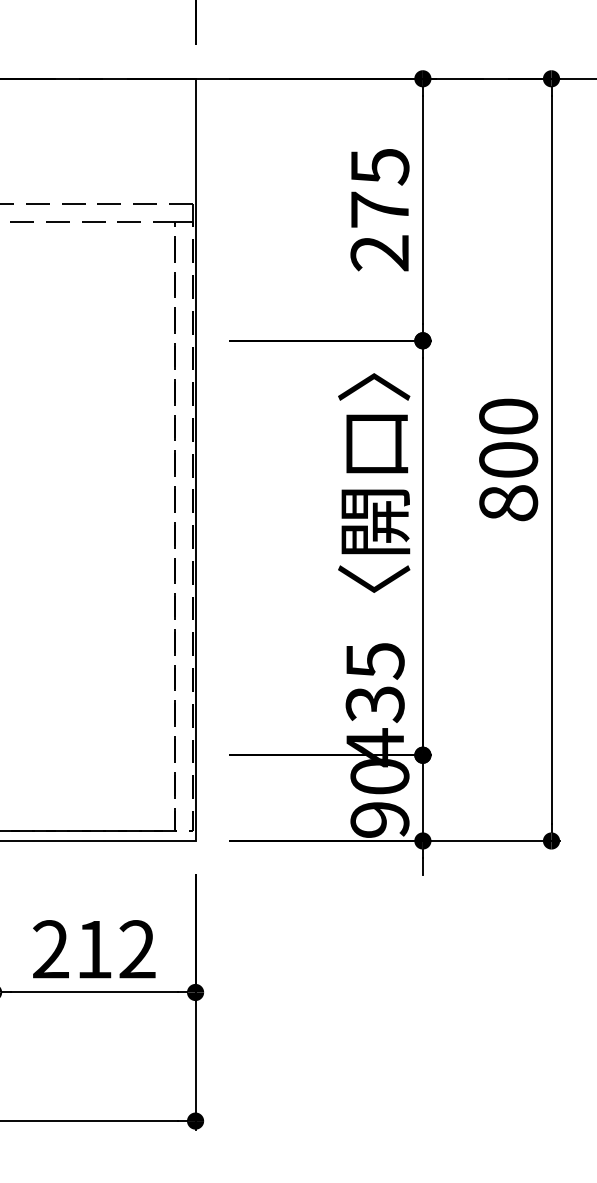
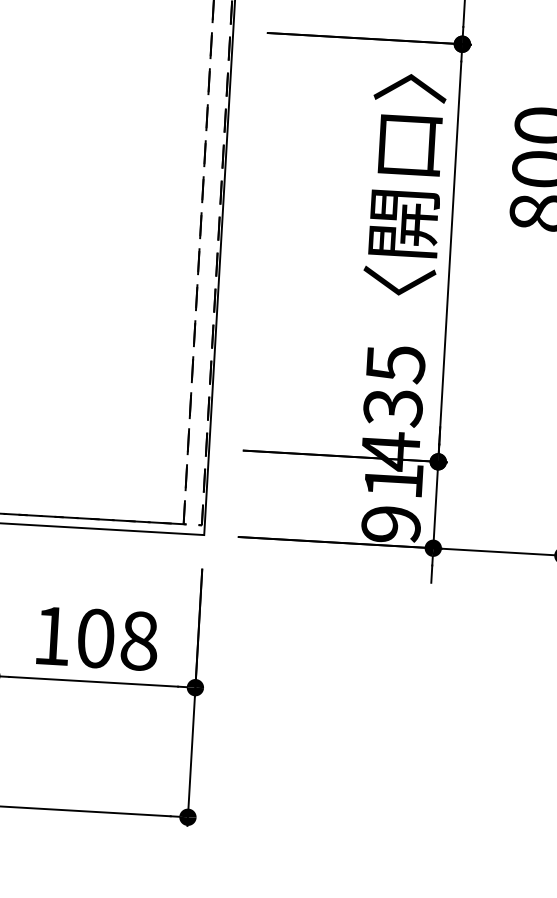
text: (379, 776) -> (393, 480), 90 -> 91
text: (94, 949) -> (96, 638), 212 -> 108

